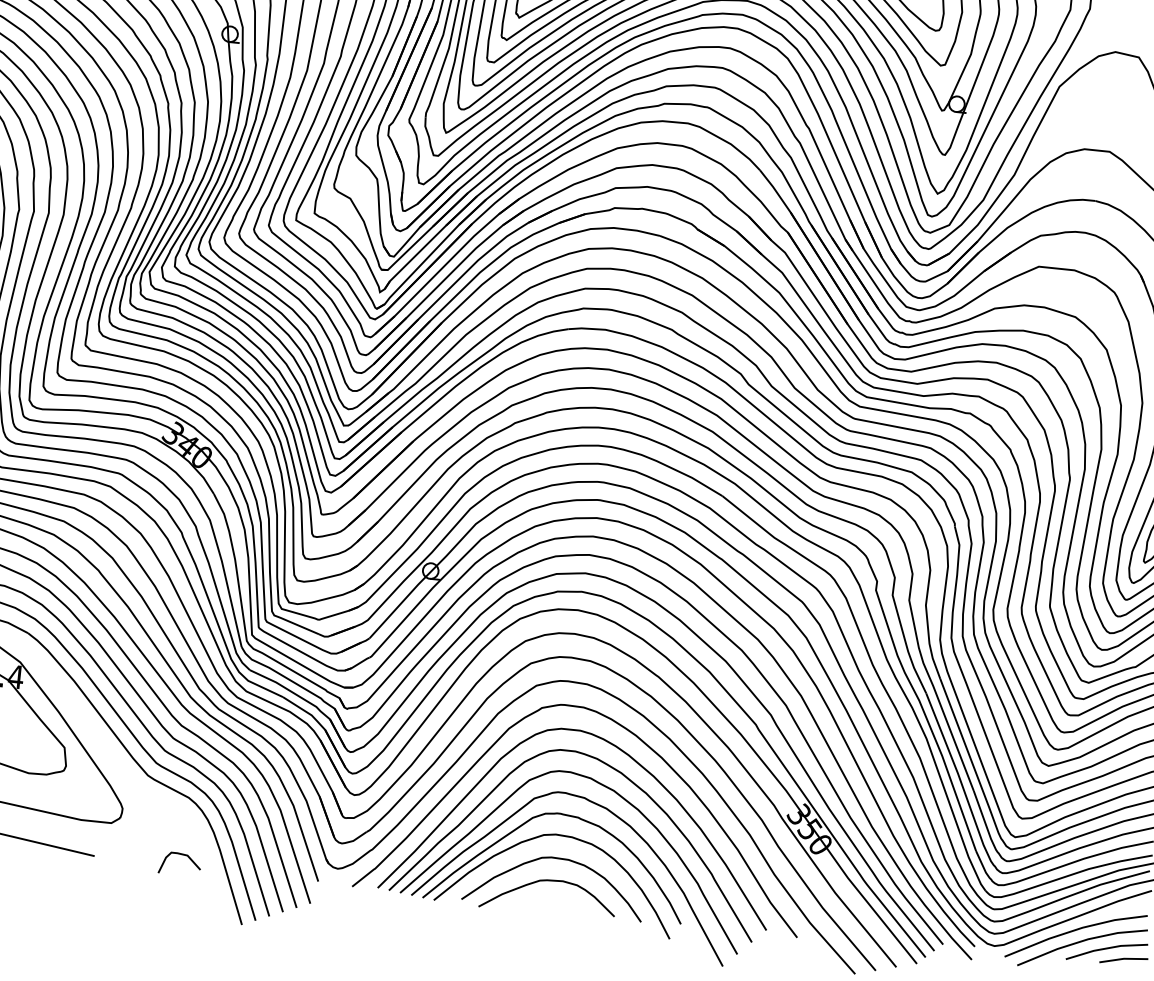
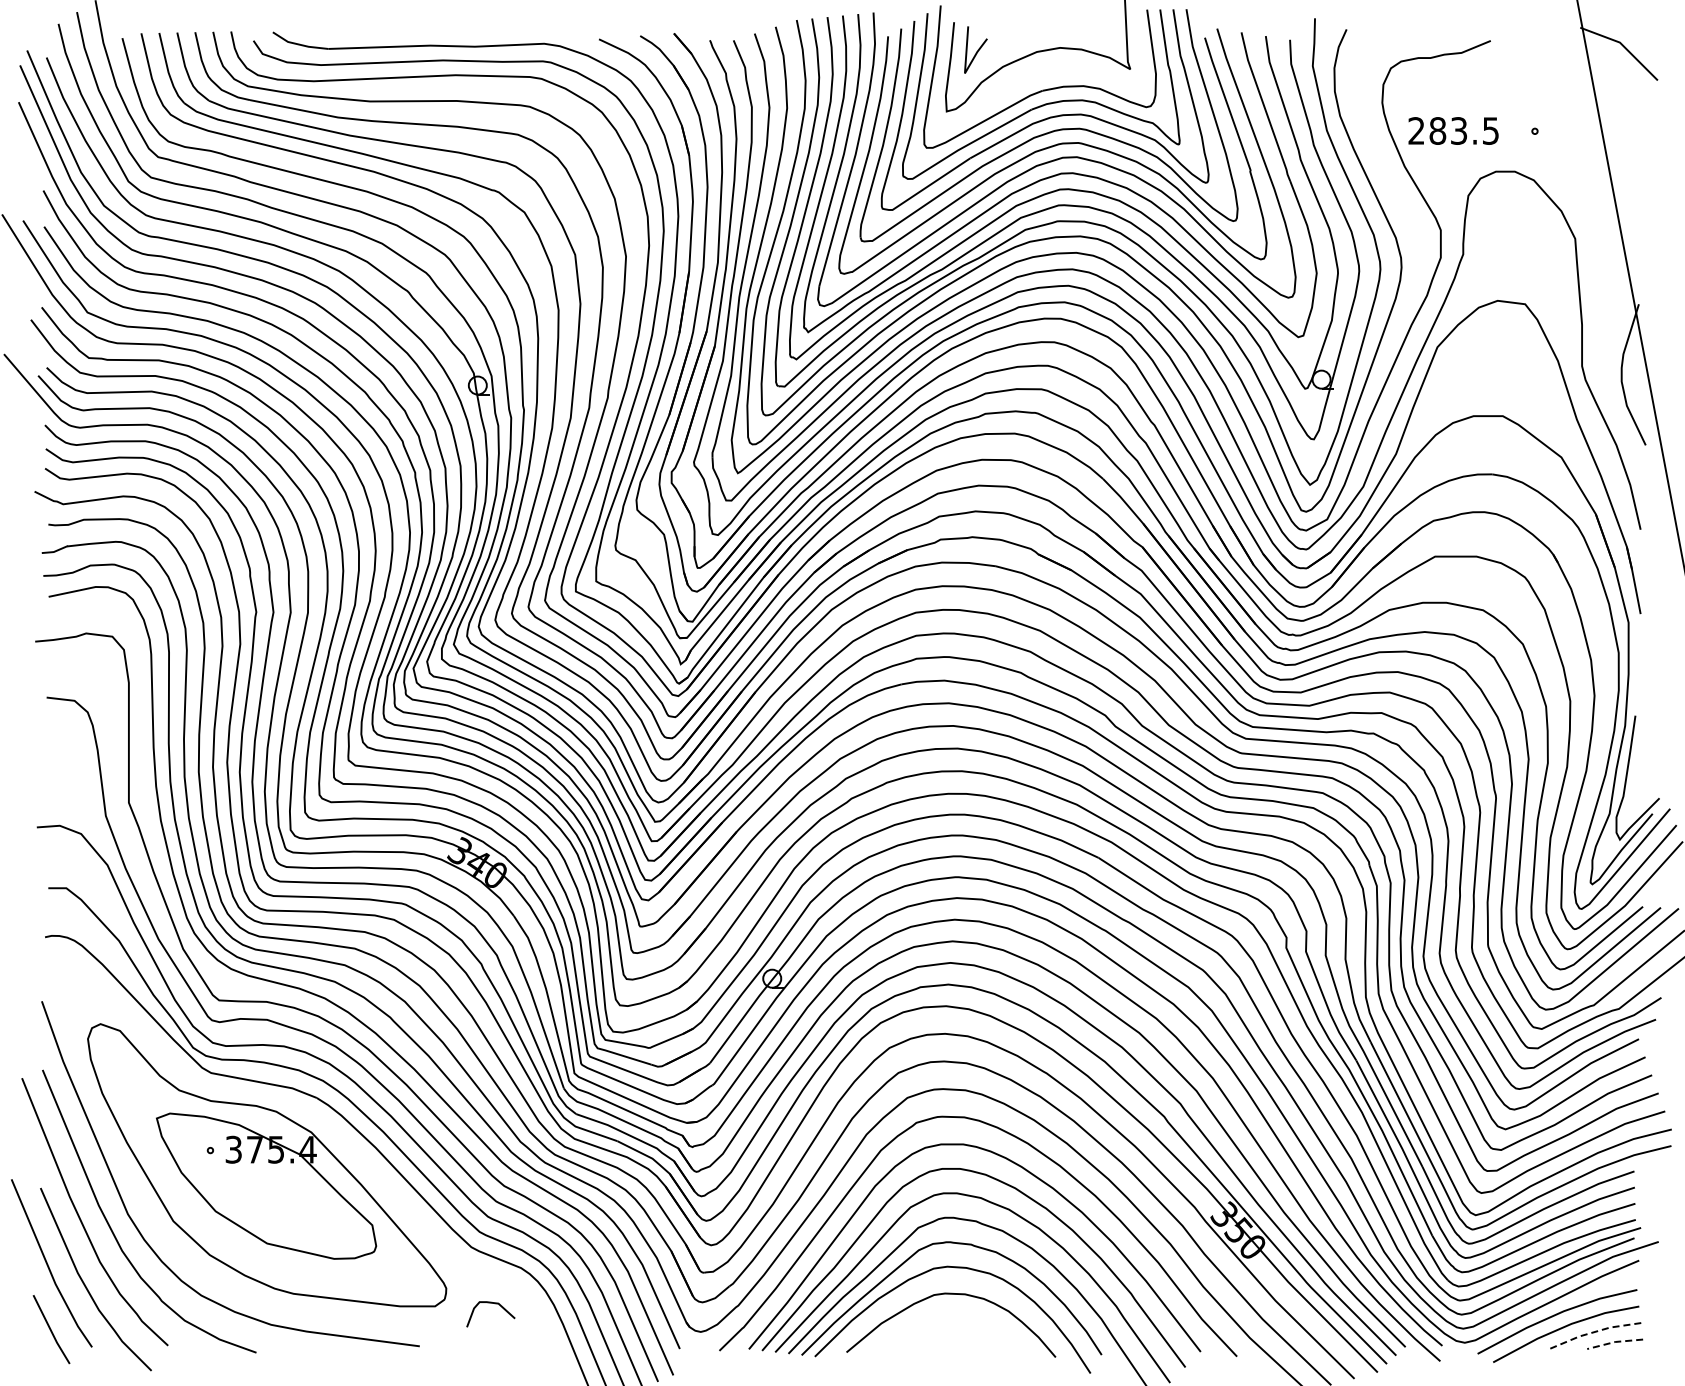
curve: (180, 854) -> (490, 1303), moved
curve: (549, 881) -> (945, 1321), removed
line: (1106, 948) -> (1593, 1332), solid -> dashed
line: (1124, 959) -> (1615, 1342), solid -> dashed

